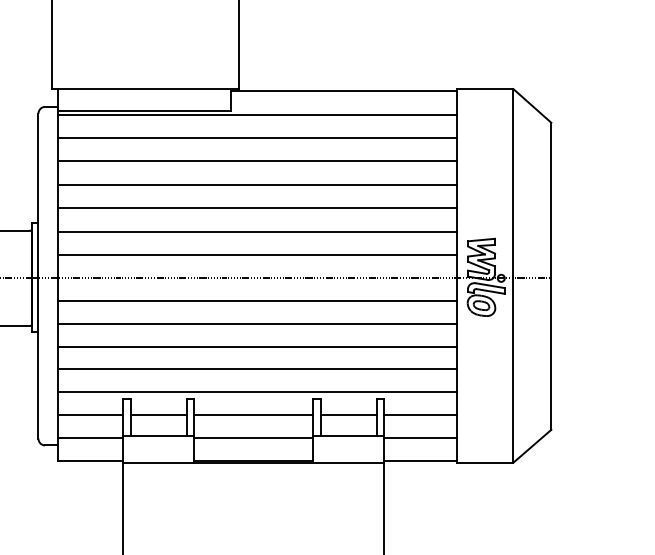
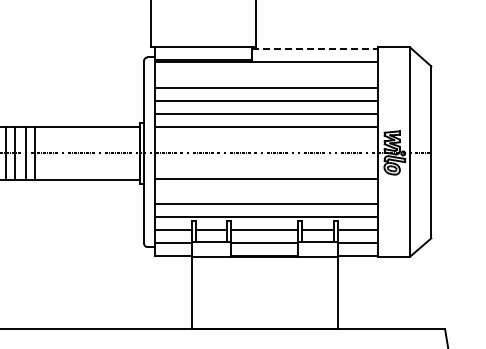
line: (344, 90) -> (315, 48), solid -> dashed
line: (257, 137) -> (266, 74), removed
line: (257, 255) -> (266, 140), removed
line: (257, 301) -> (266, 166), removed
line: (257, 346) -> (266, 191), removed

